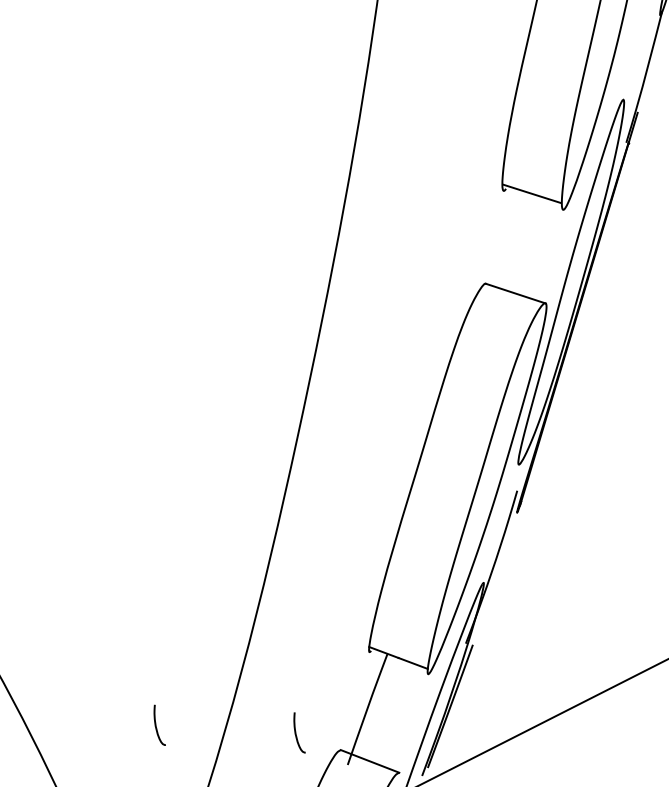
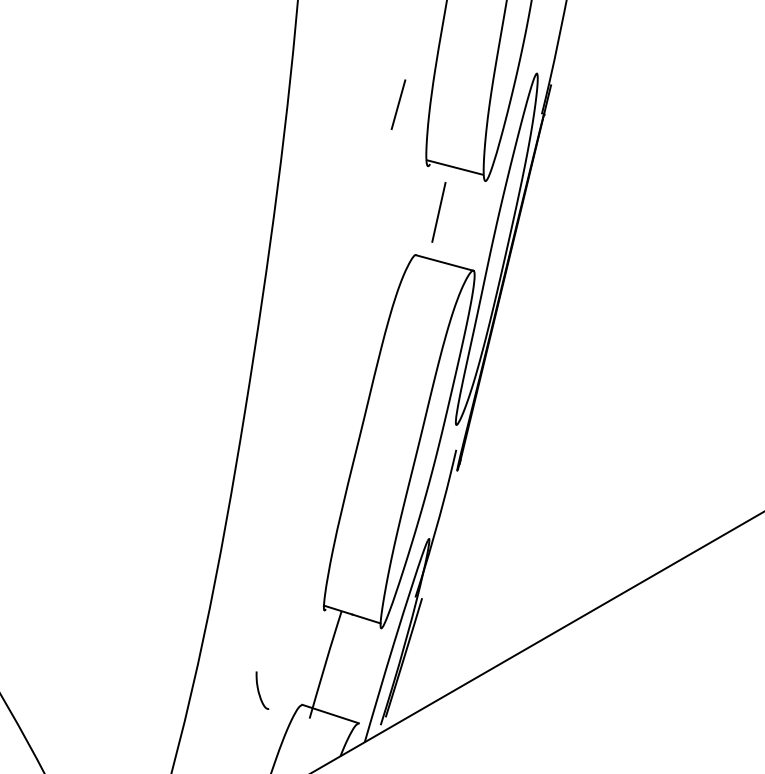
line: (476, 124) -> (398, 104), added
line: (512, 239) -> (438, 211), added
curve: (156, 725) -> (126, 690), removed

